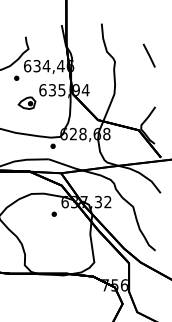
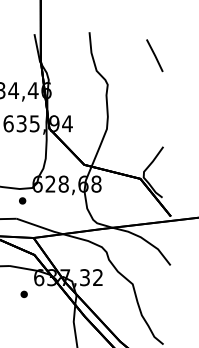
line: (148, 55) -> (153, 55), moved

